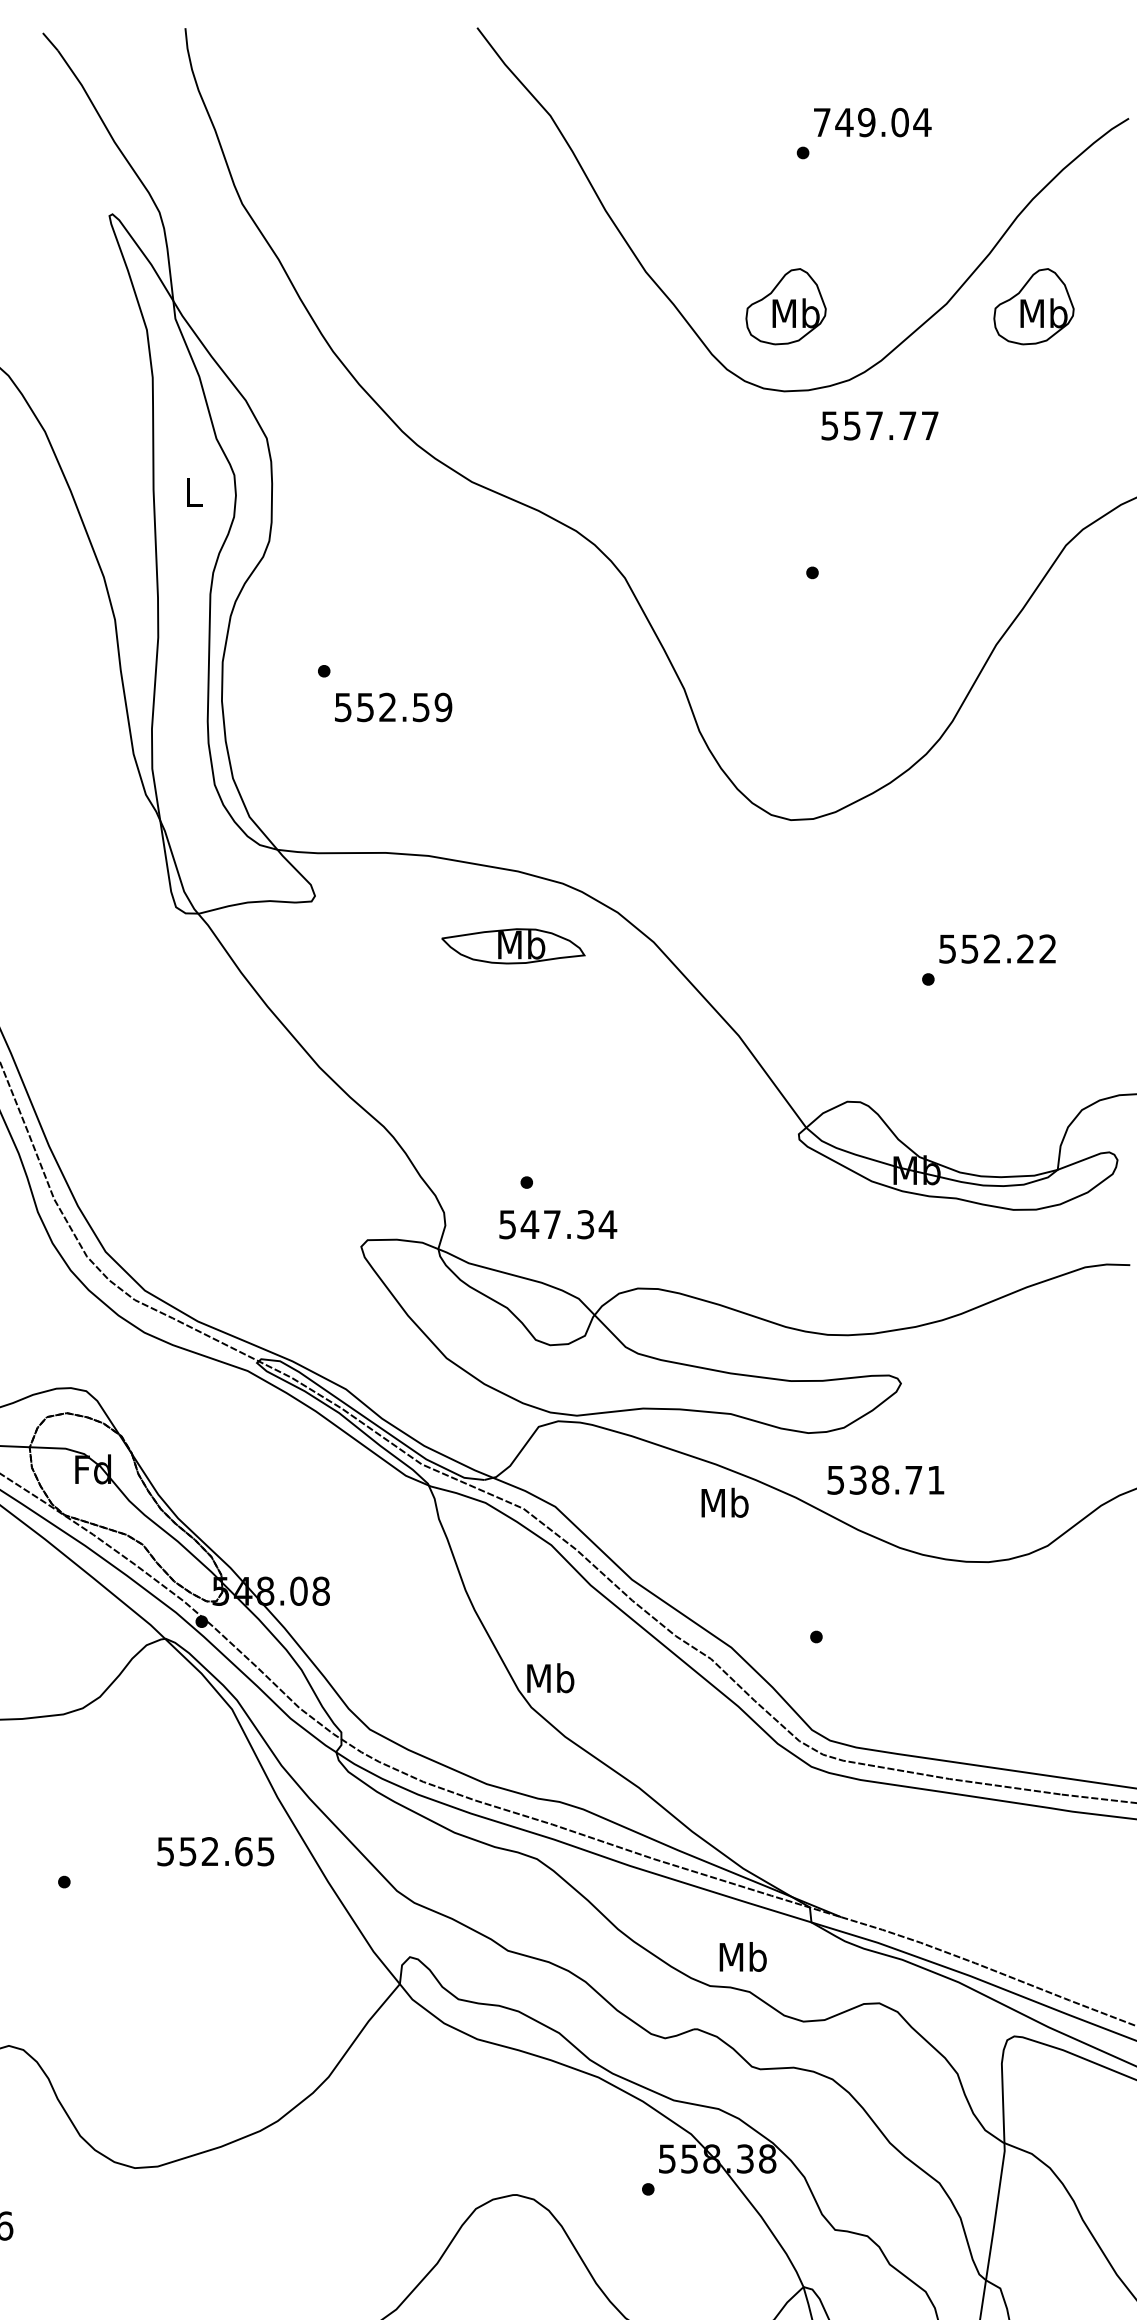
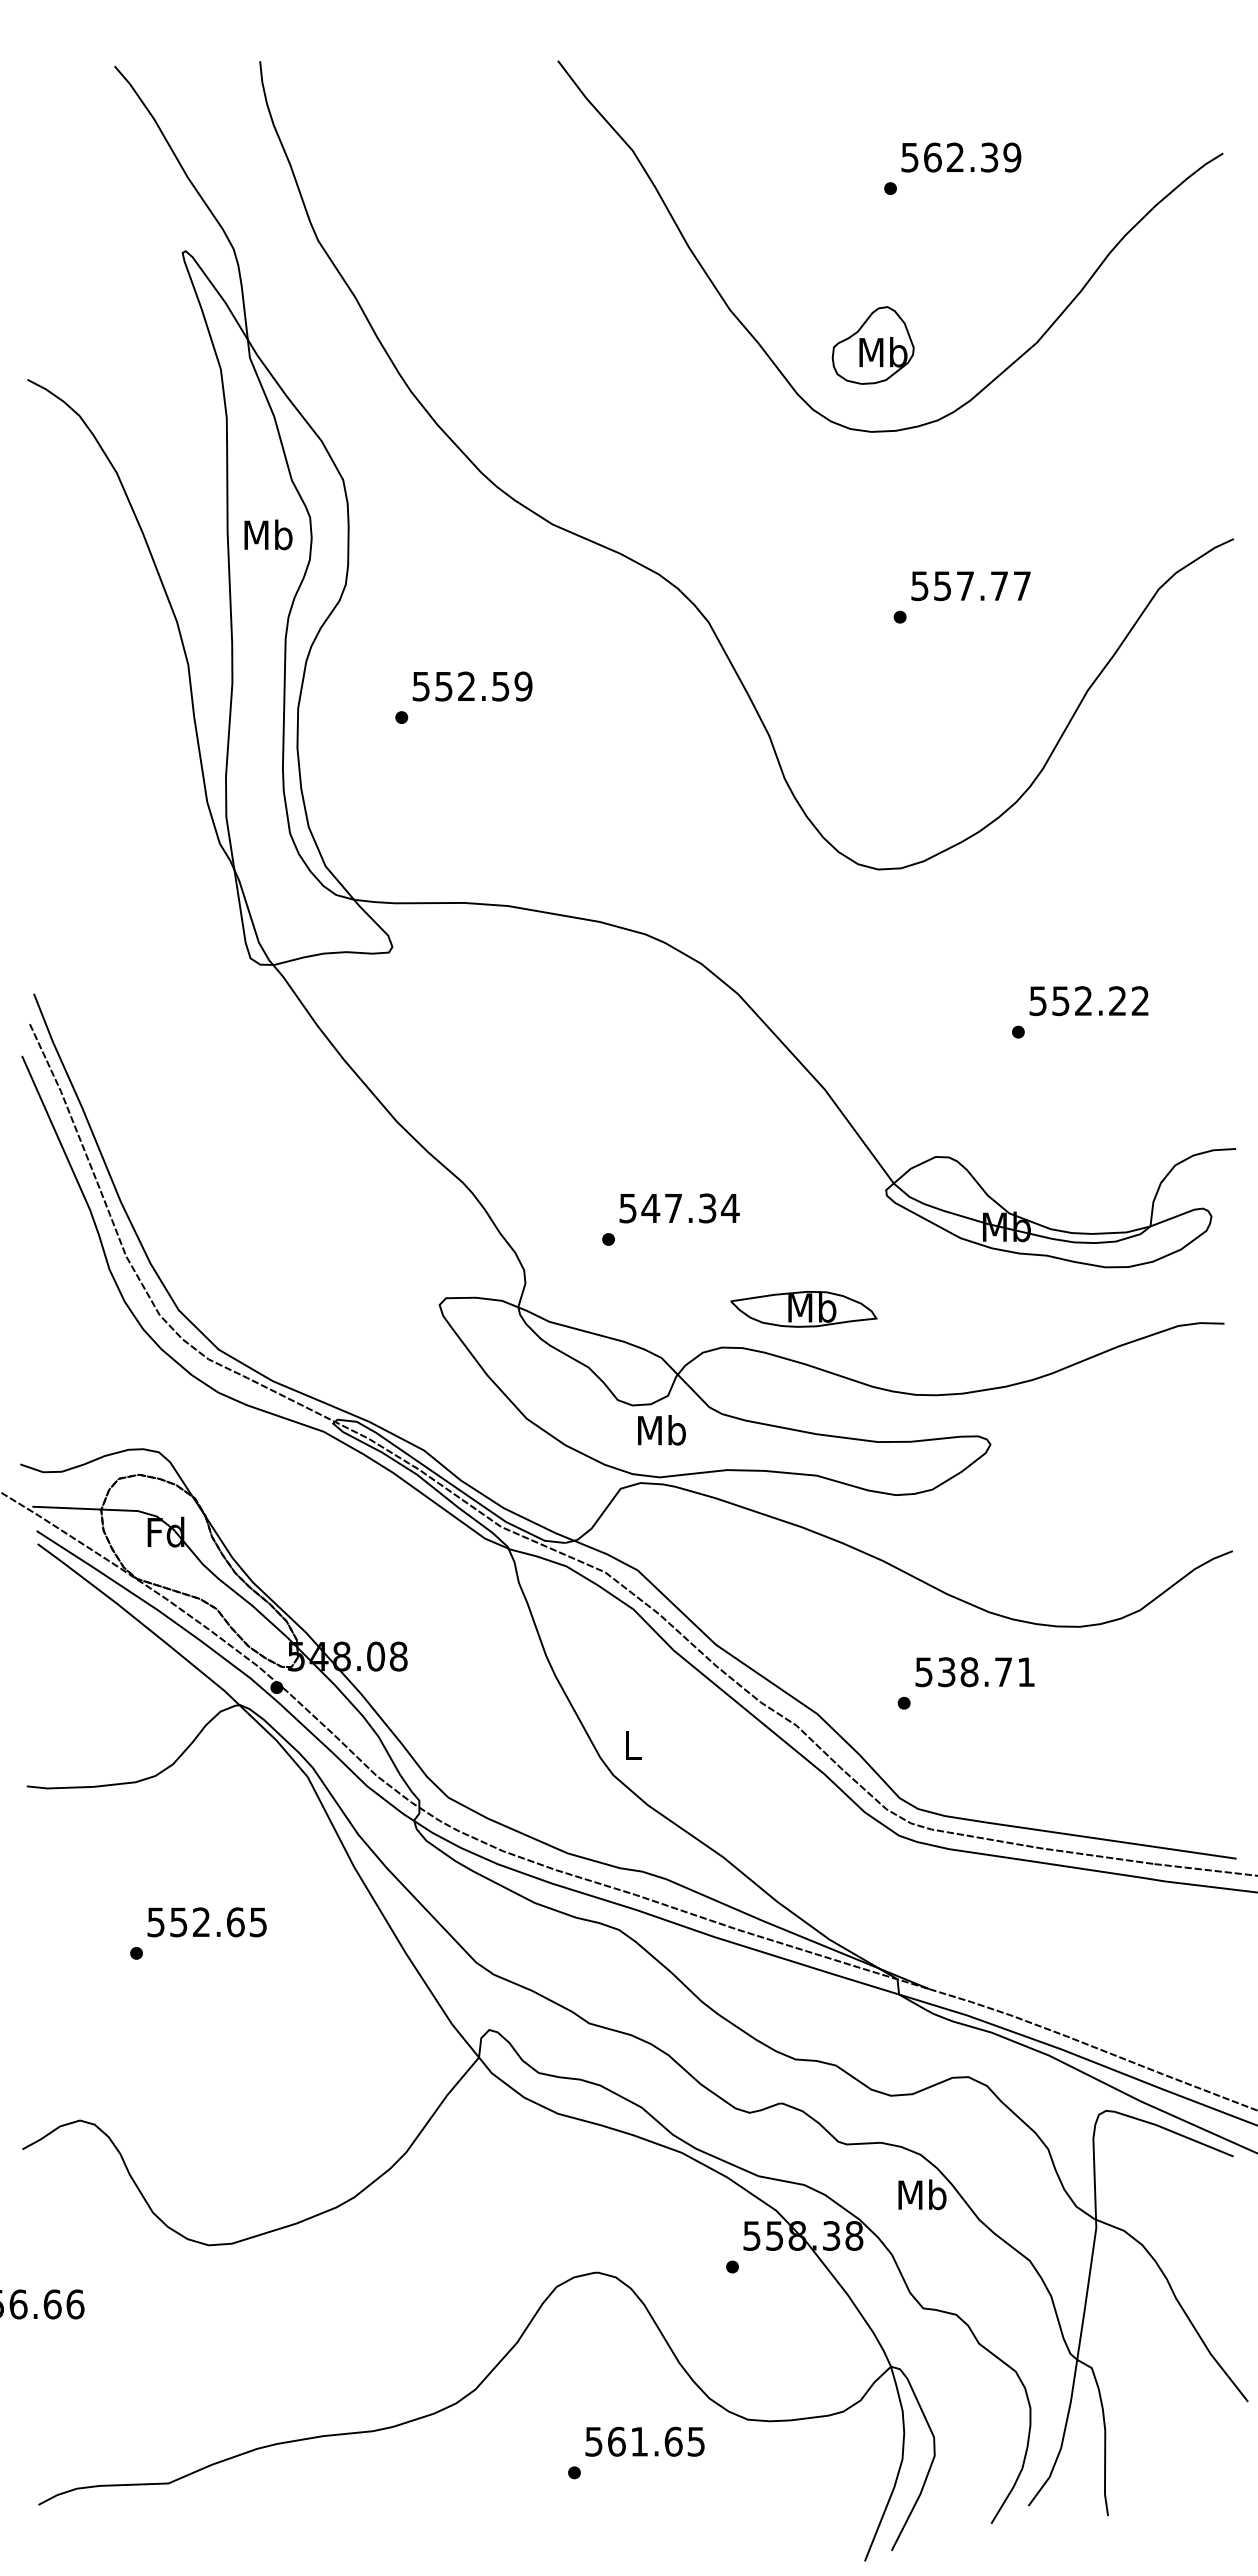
text: (872, 122) -> (961, 157), 749.04 -> 562.39
part: (1033, 306) -> (1125, 345), removed
text: (879, 426) -> (970, 586), moved
text: (193, 491) -> (268, 534), L -> Mb
text: (393, 707) -> (472, 686), moved
part: (513, 945) -> (803, 1308), moved
text: (558, 1224) -> (679, 1208), moved
text: (885, 1480) -> (974, 1672), moved
text: (724, 1503) -> (661, 1430), moved
text: (551, 1678) -> (633, 1745), Mb -> L
text: (215, 1851) -> (206, 1922), moved
text: (743, 1956) -> (922, 2194), moved

